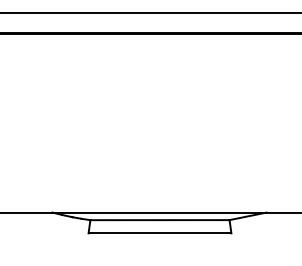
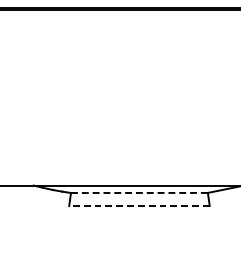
line: (160, 220) -> (139, 193), solid -> dashed
line: (159, 233) -> (138, 206), solid -> dashed

